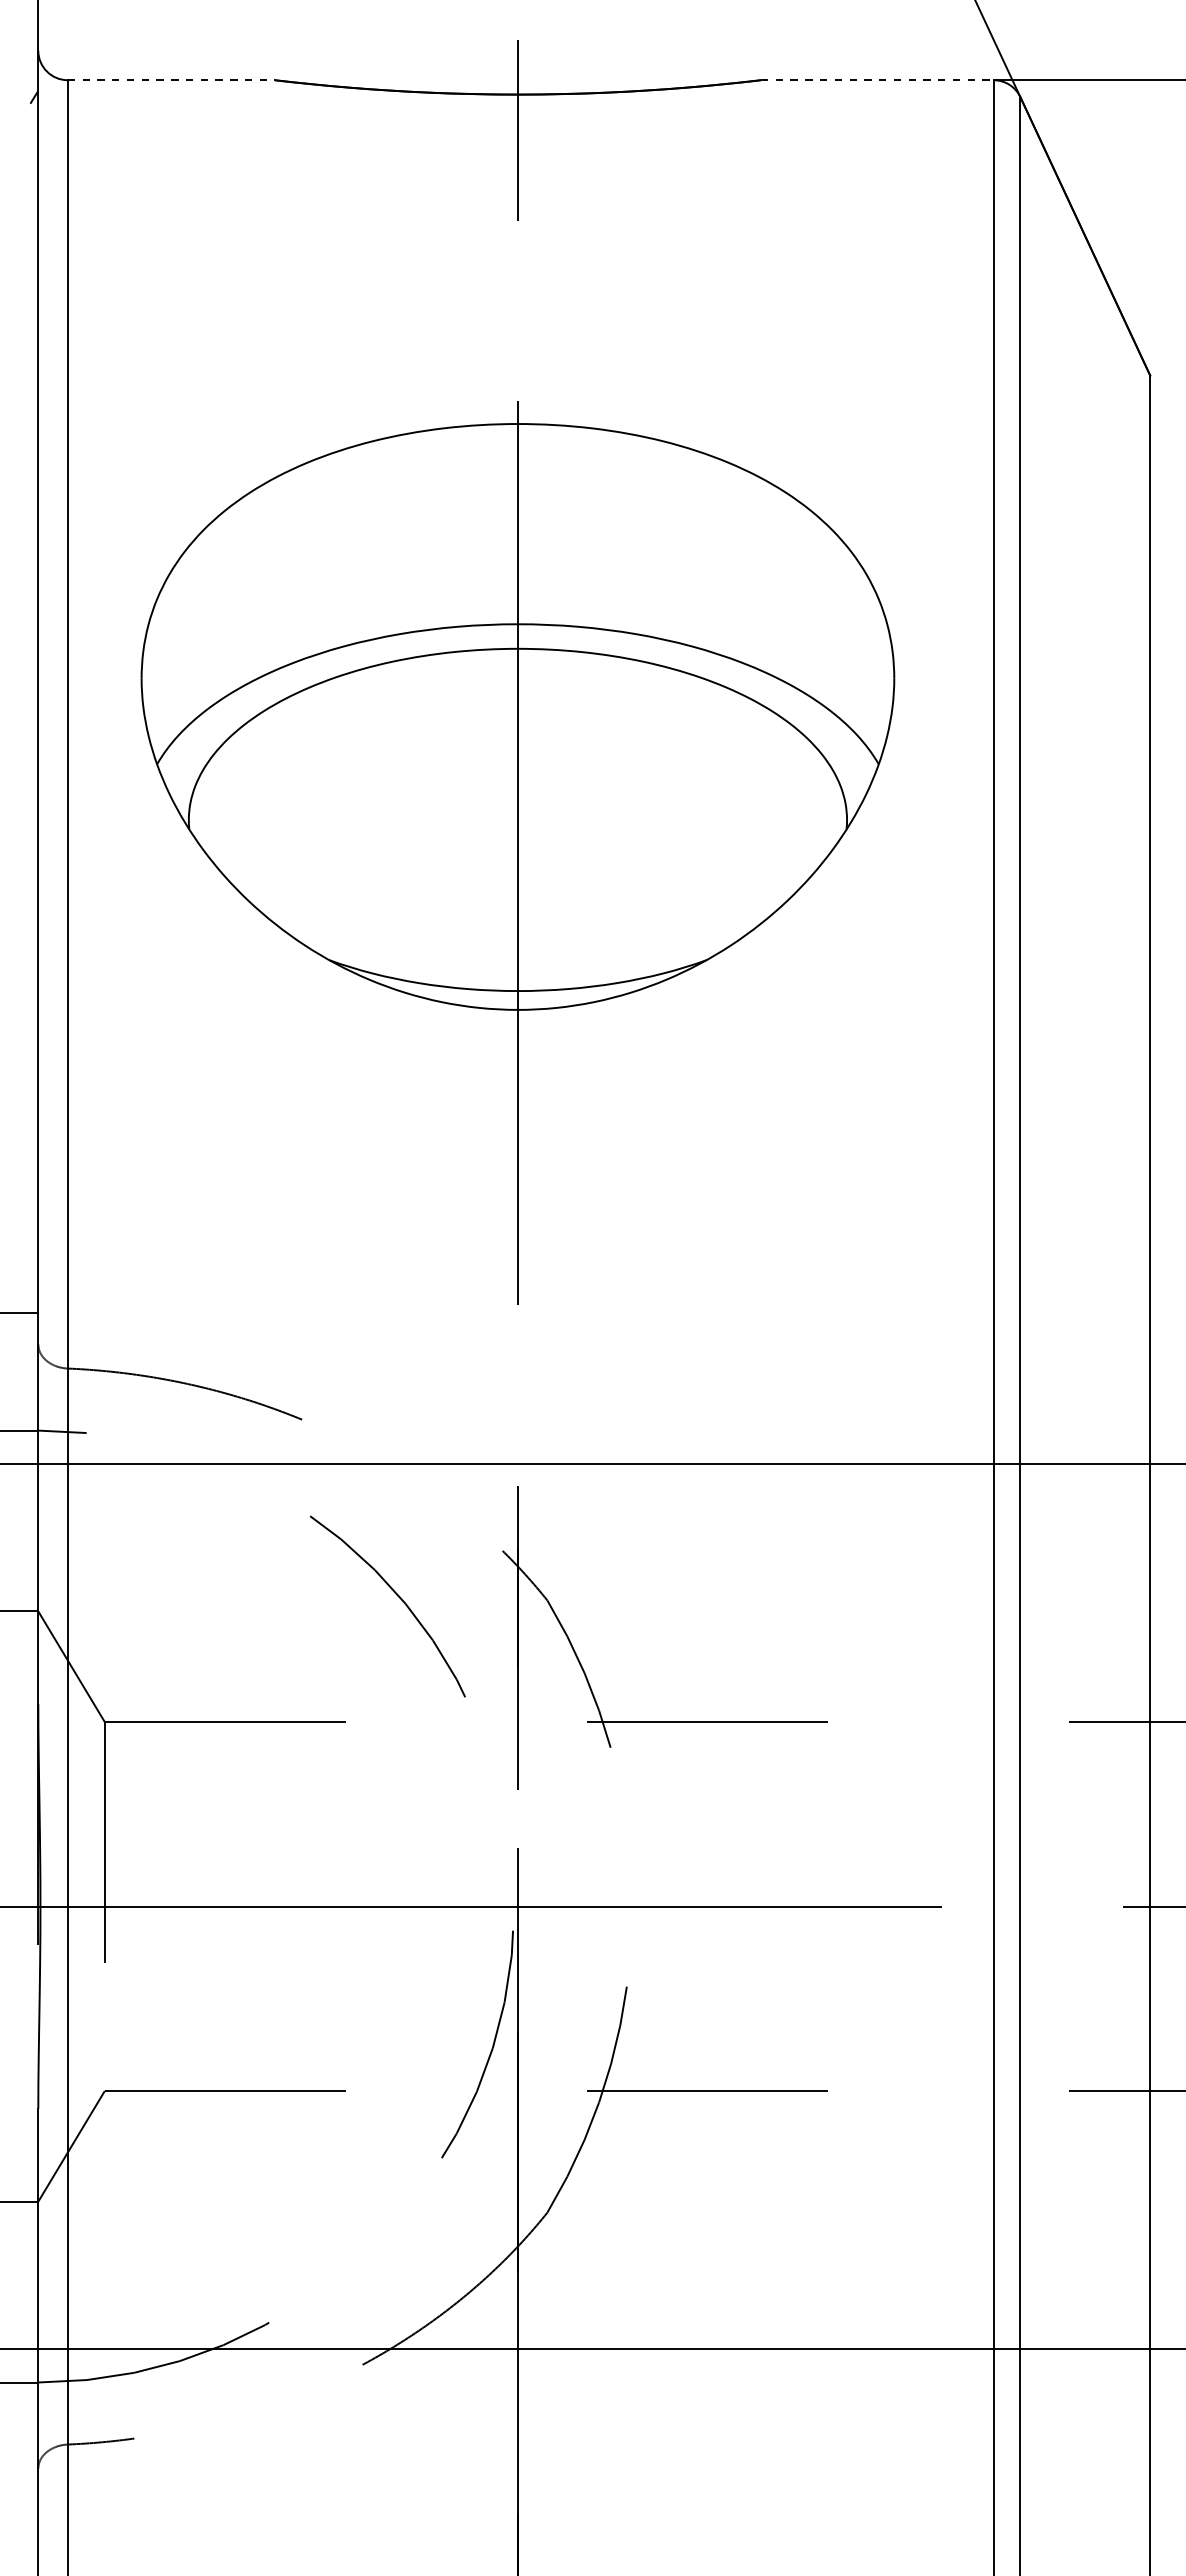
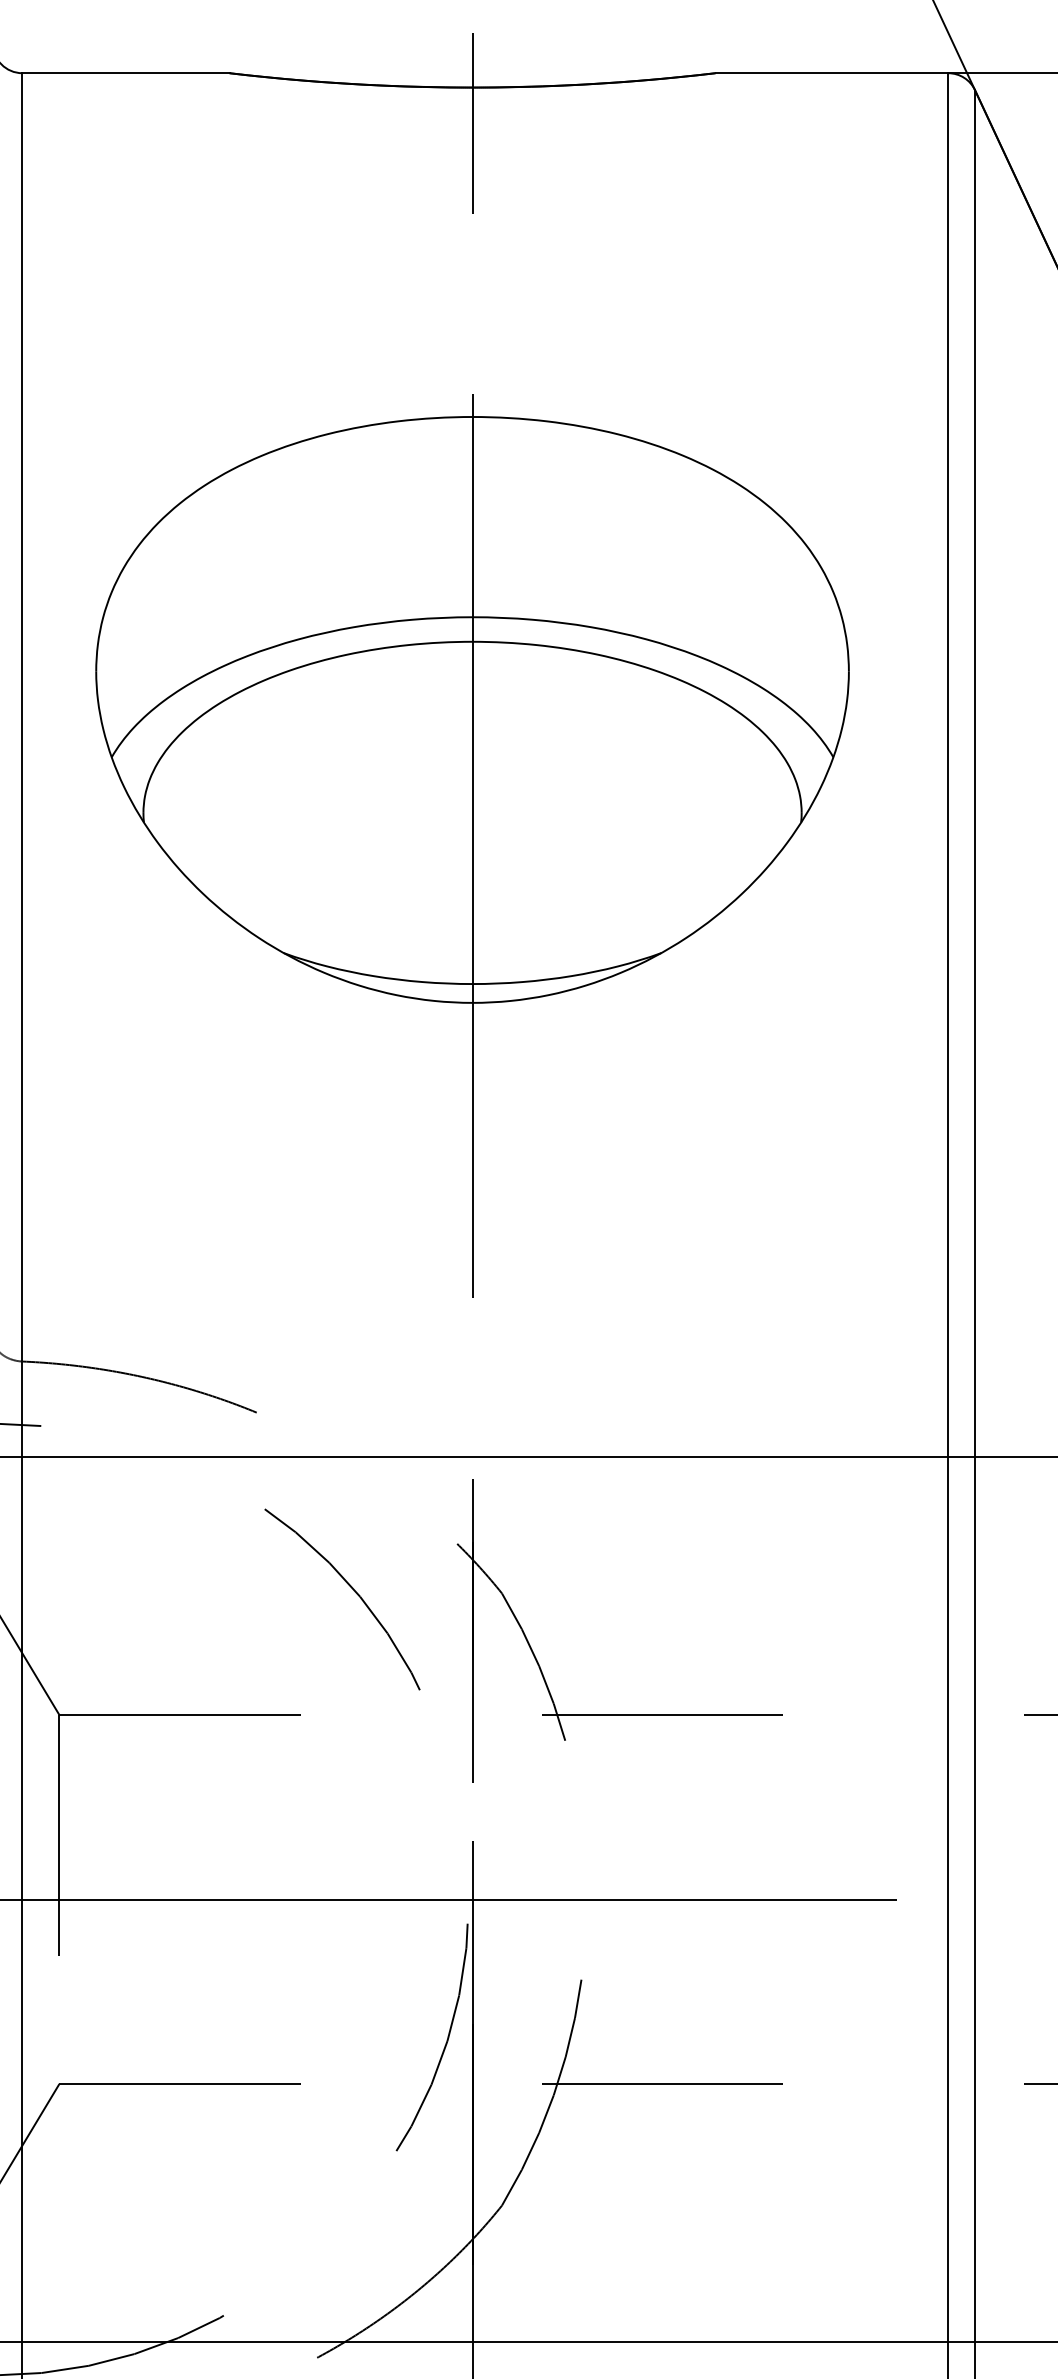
line: (171, 80) -> (126, 73), dashed -> solid
line: (877, 80) -> (832, 73), dashed -> solid

